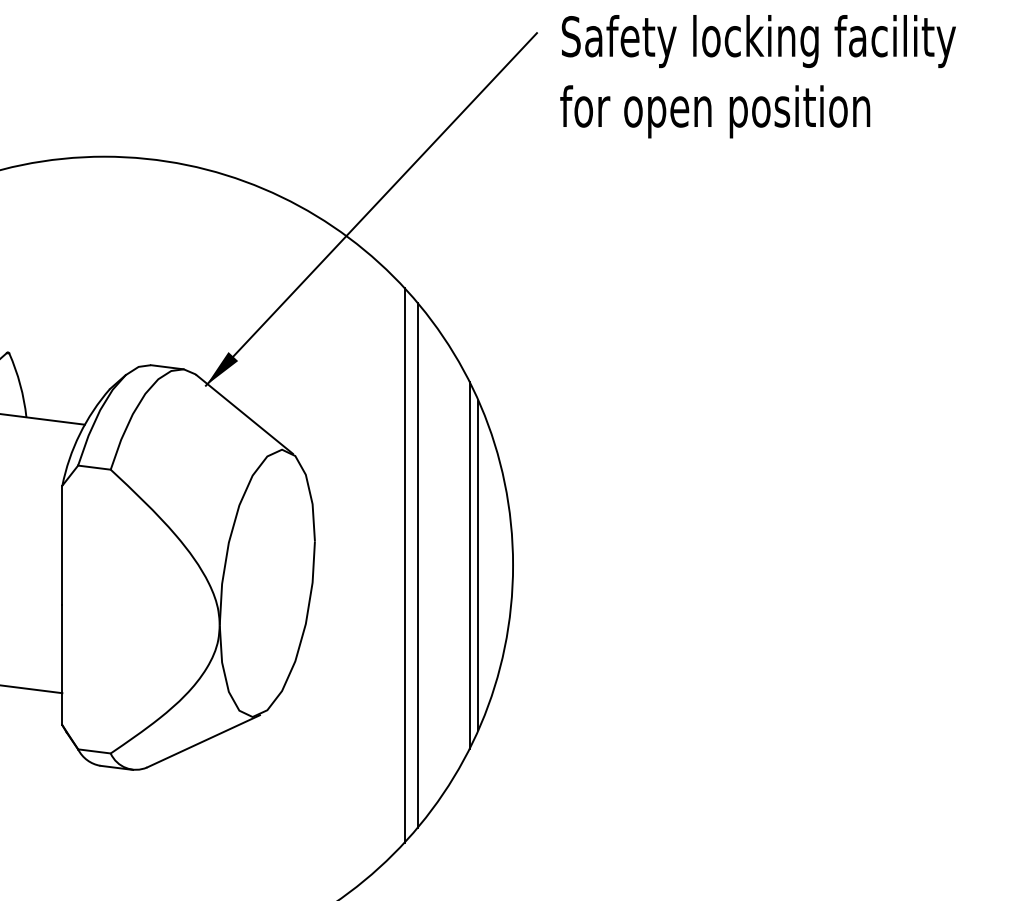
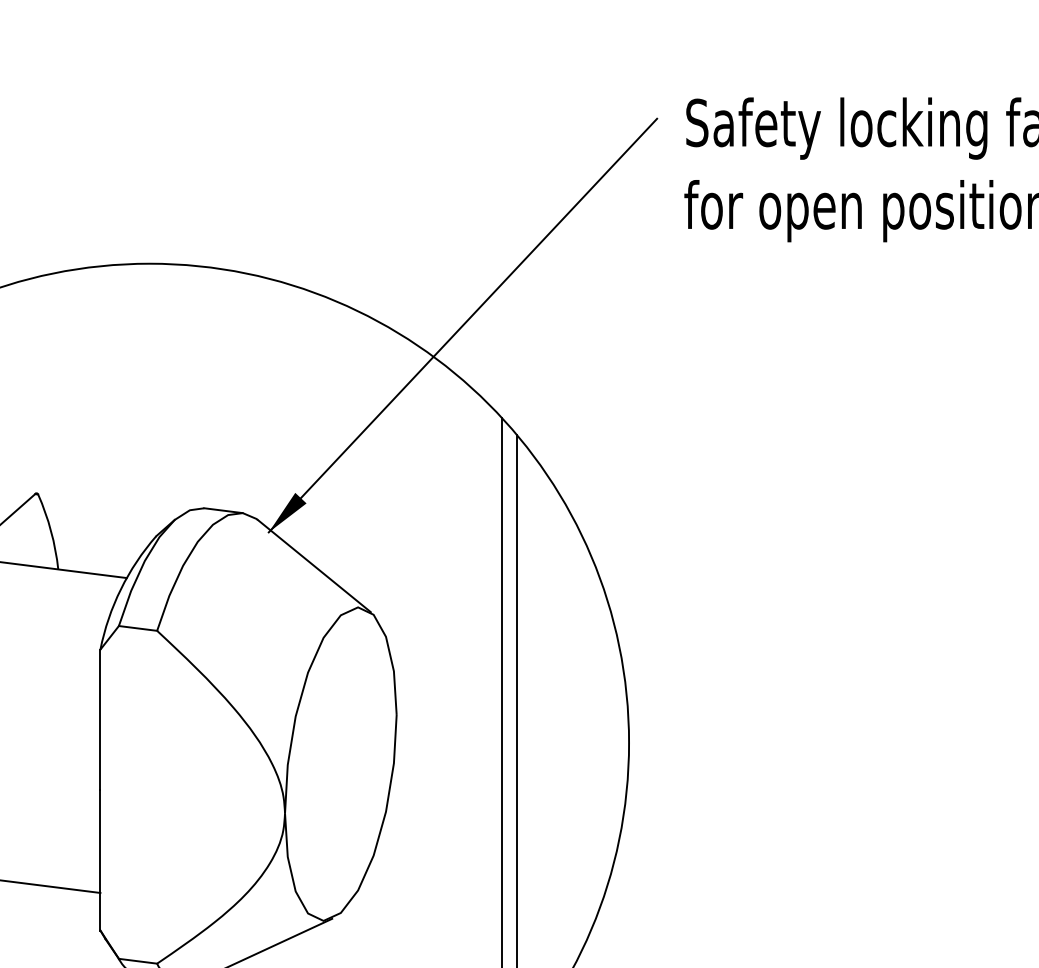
line: (469, 565) -> (577, 743), removed
line: (478, 565) -> (588, 743), removed

